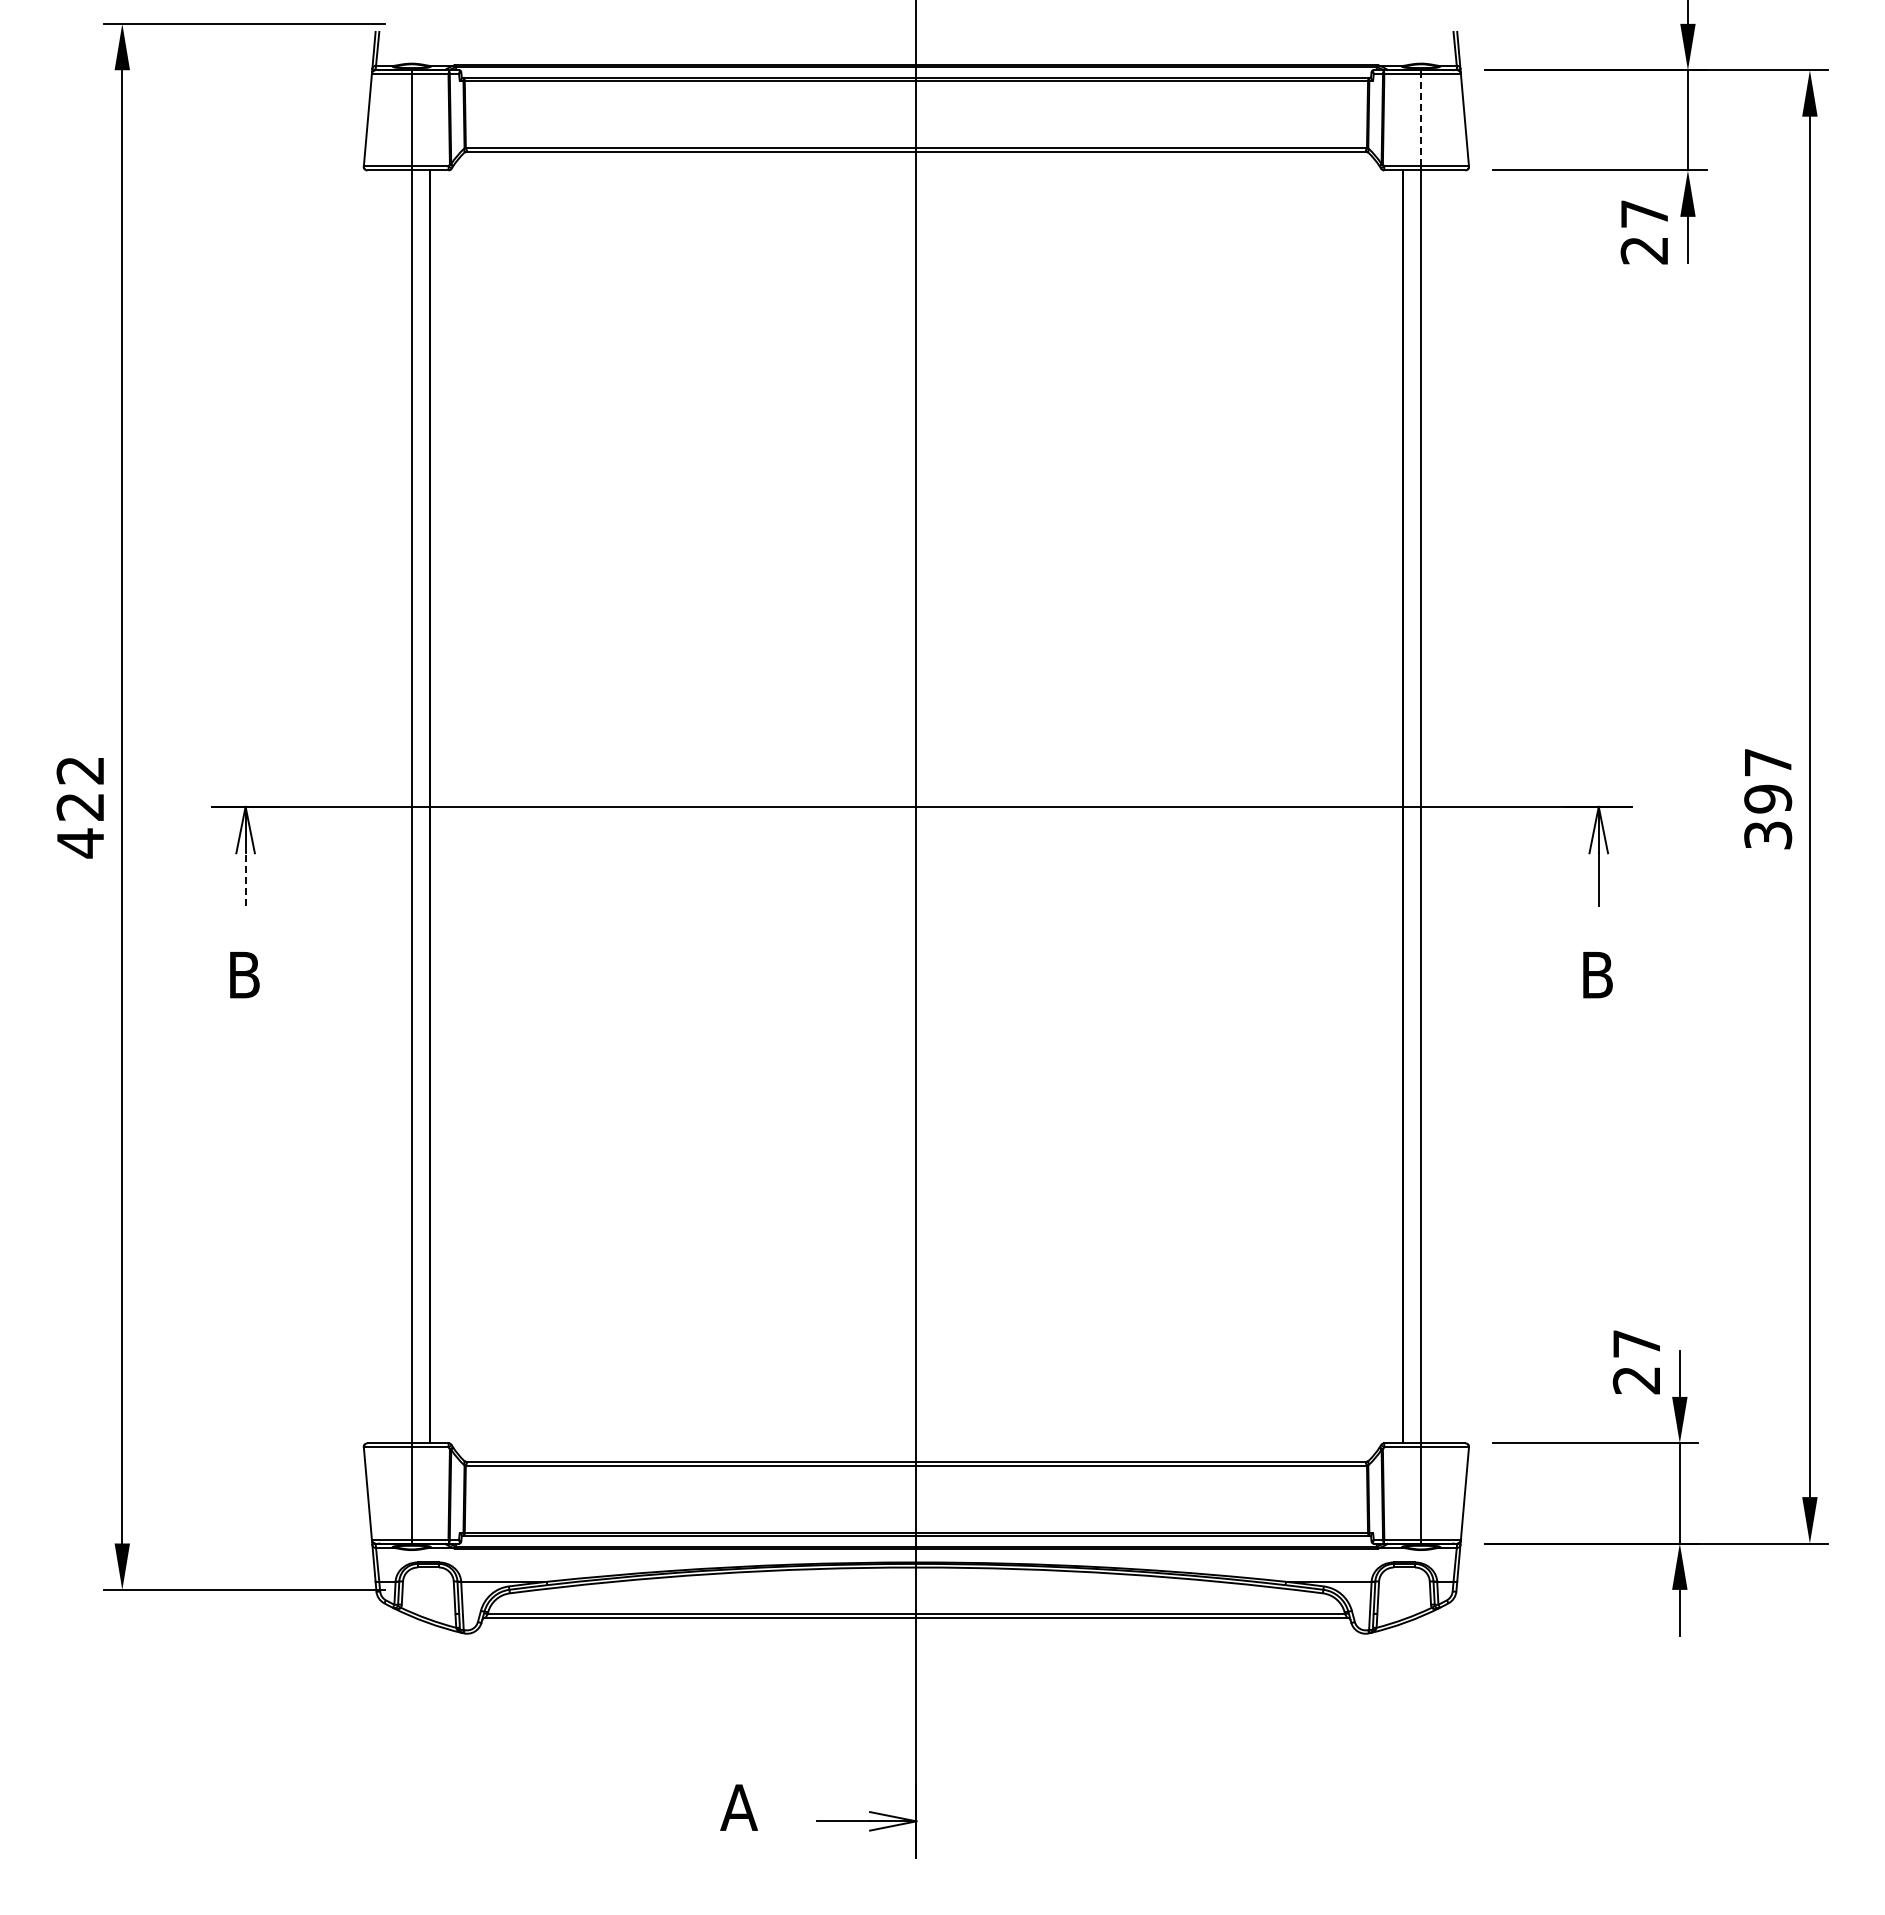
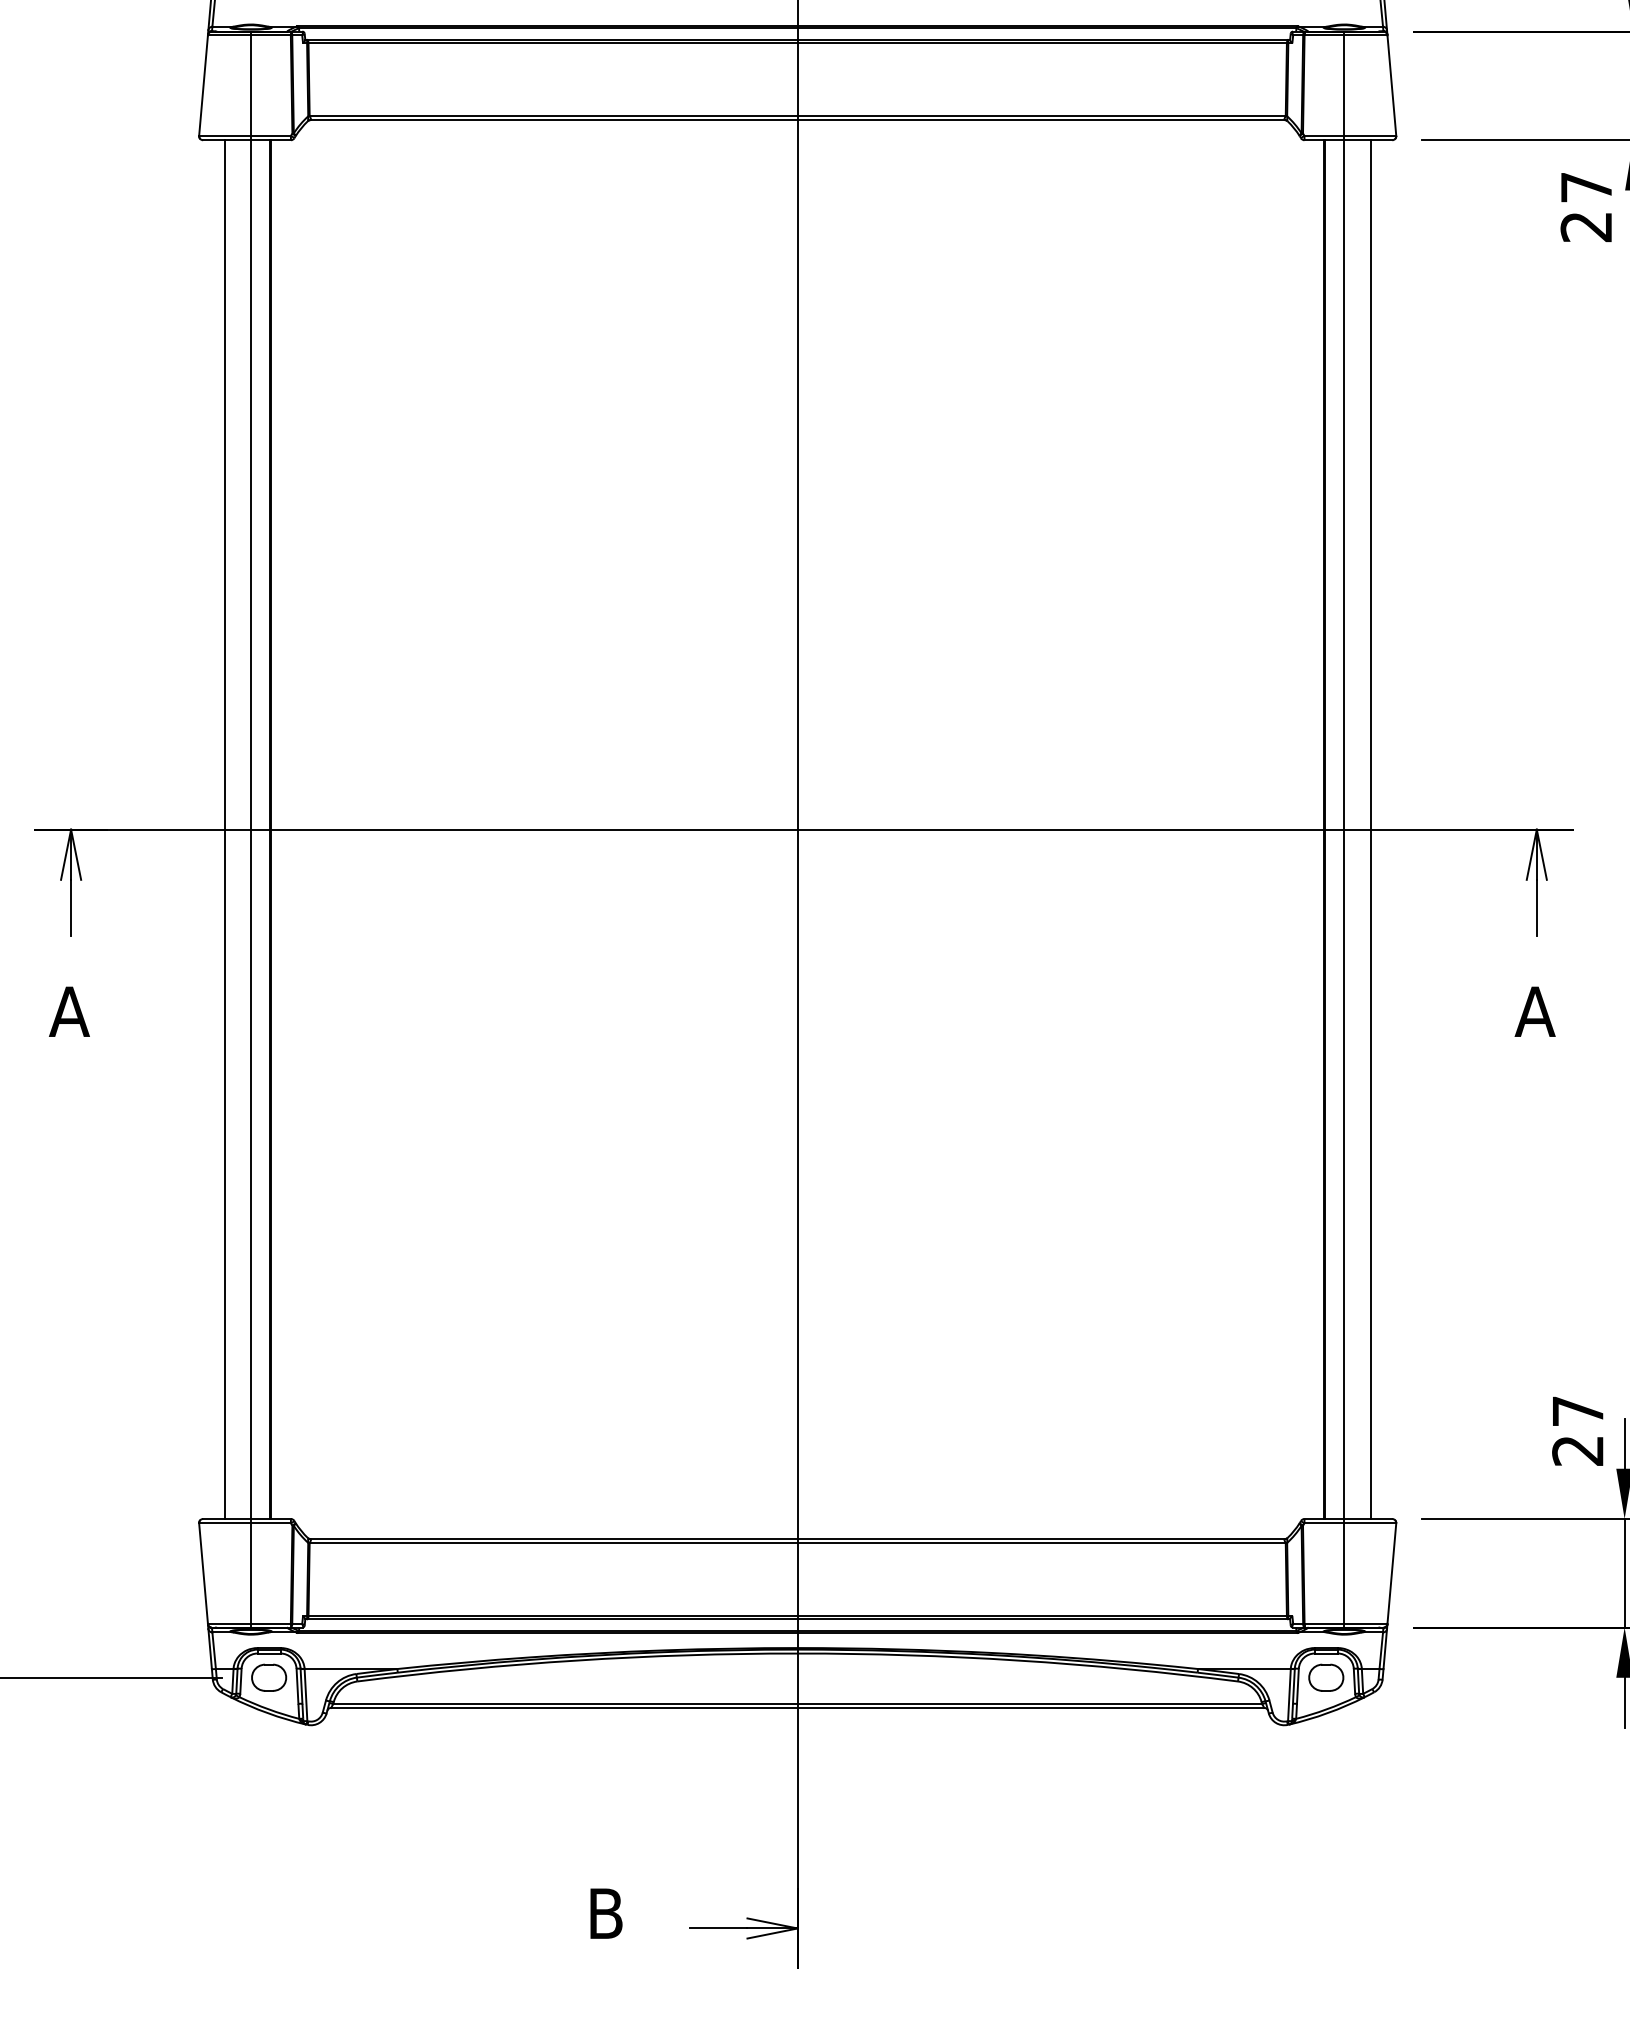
line: (1421, 119) -> (1344, 85), dashed -> solid
line: (387, 806) -> (224, 829), added
line: (1445, 806) -> (1370, 829), added
line: (245, 878) -> (70, 907), dashed -> solid
text: (243, 975) -> (68, 1012), B -> A
text: (1597, 975) -> (1535, 1012), B -> A
part: (428, 1589) -> (269, 1677), added
part: (1403, 1589) -> (1325, 1677), added
text: (738, 1807) -> (604, 1913), A -> B

